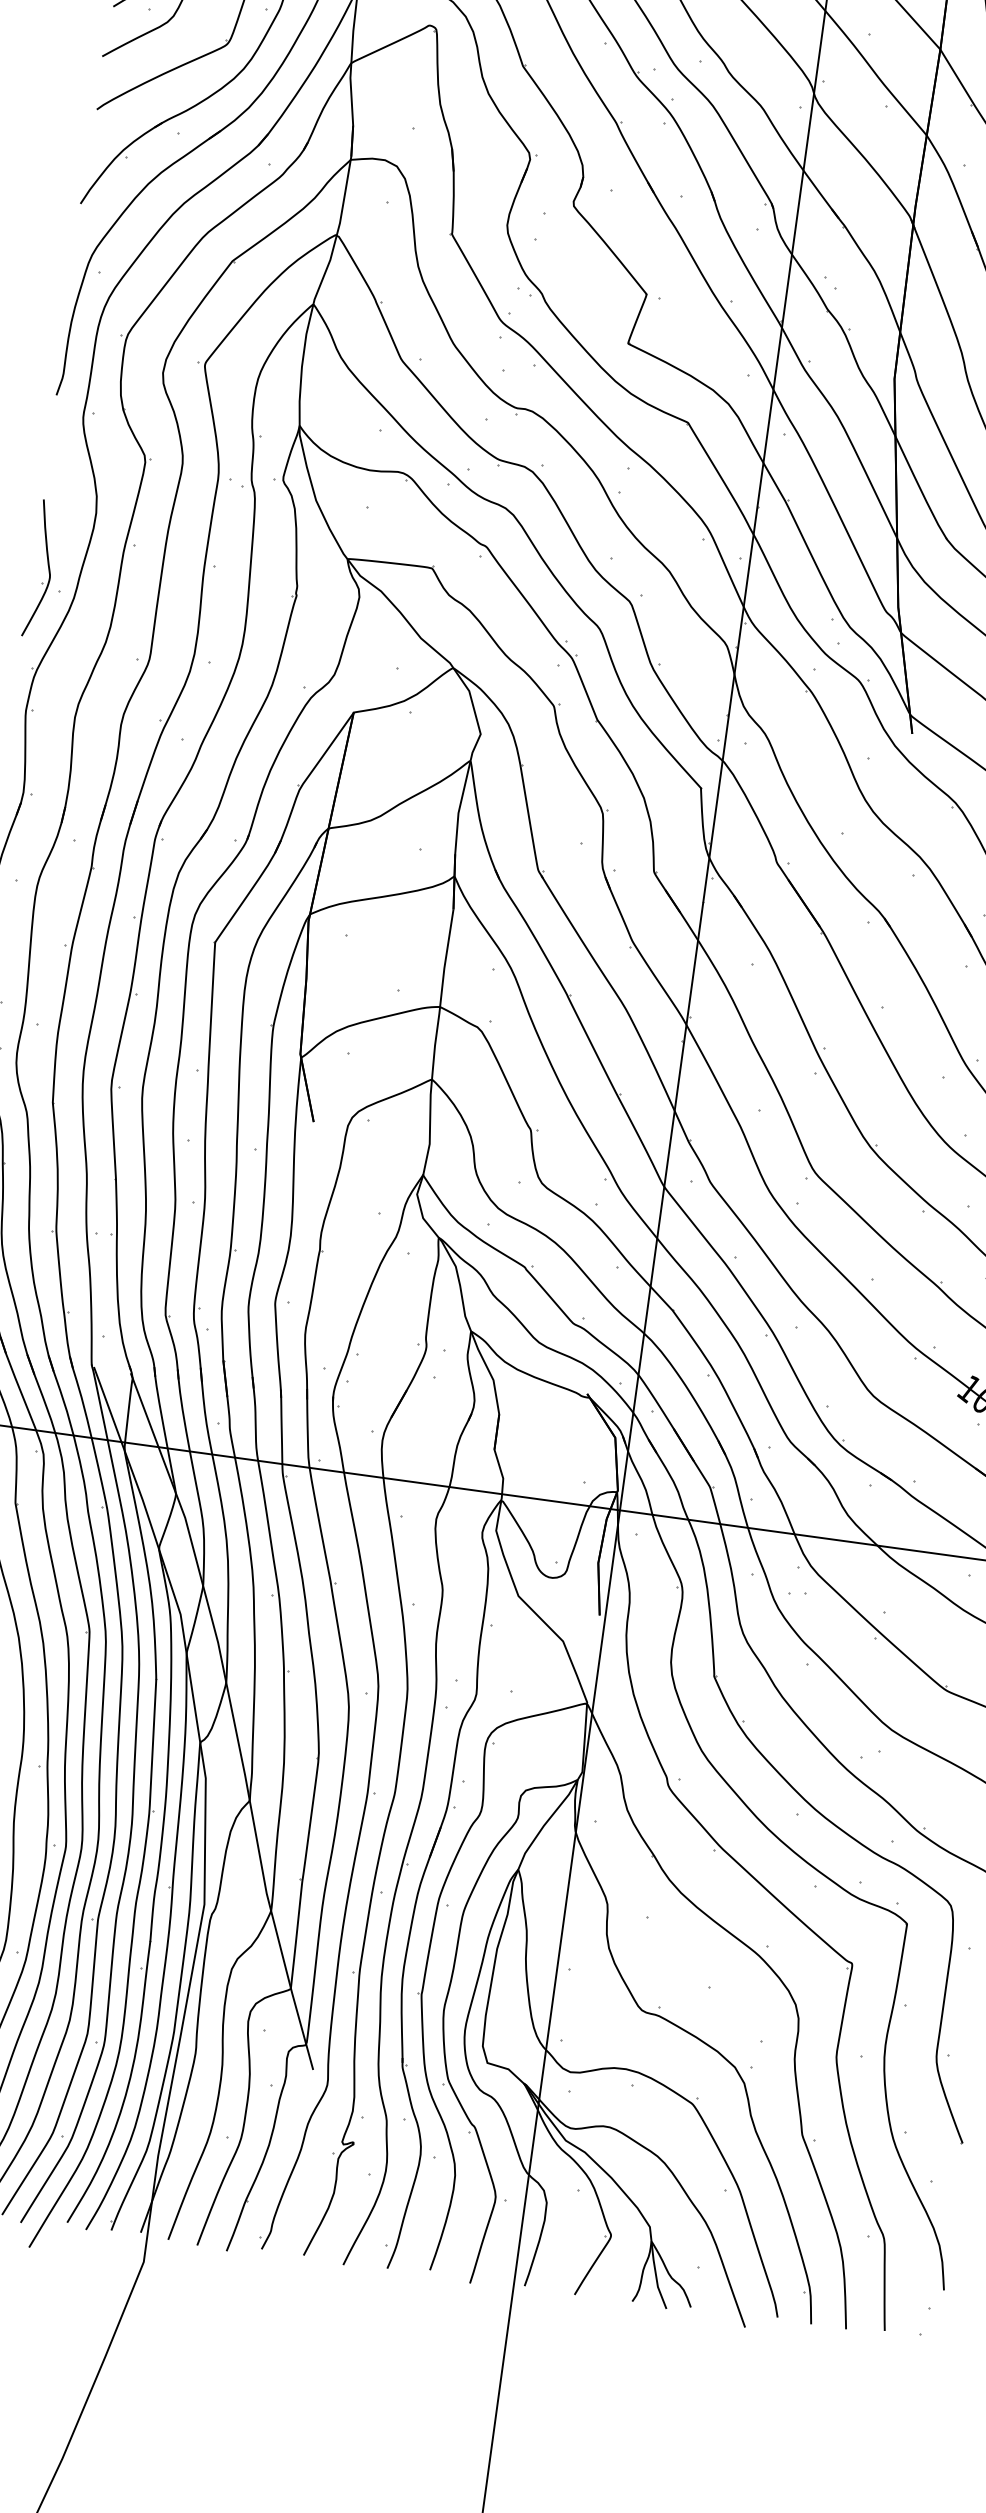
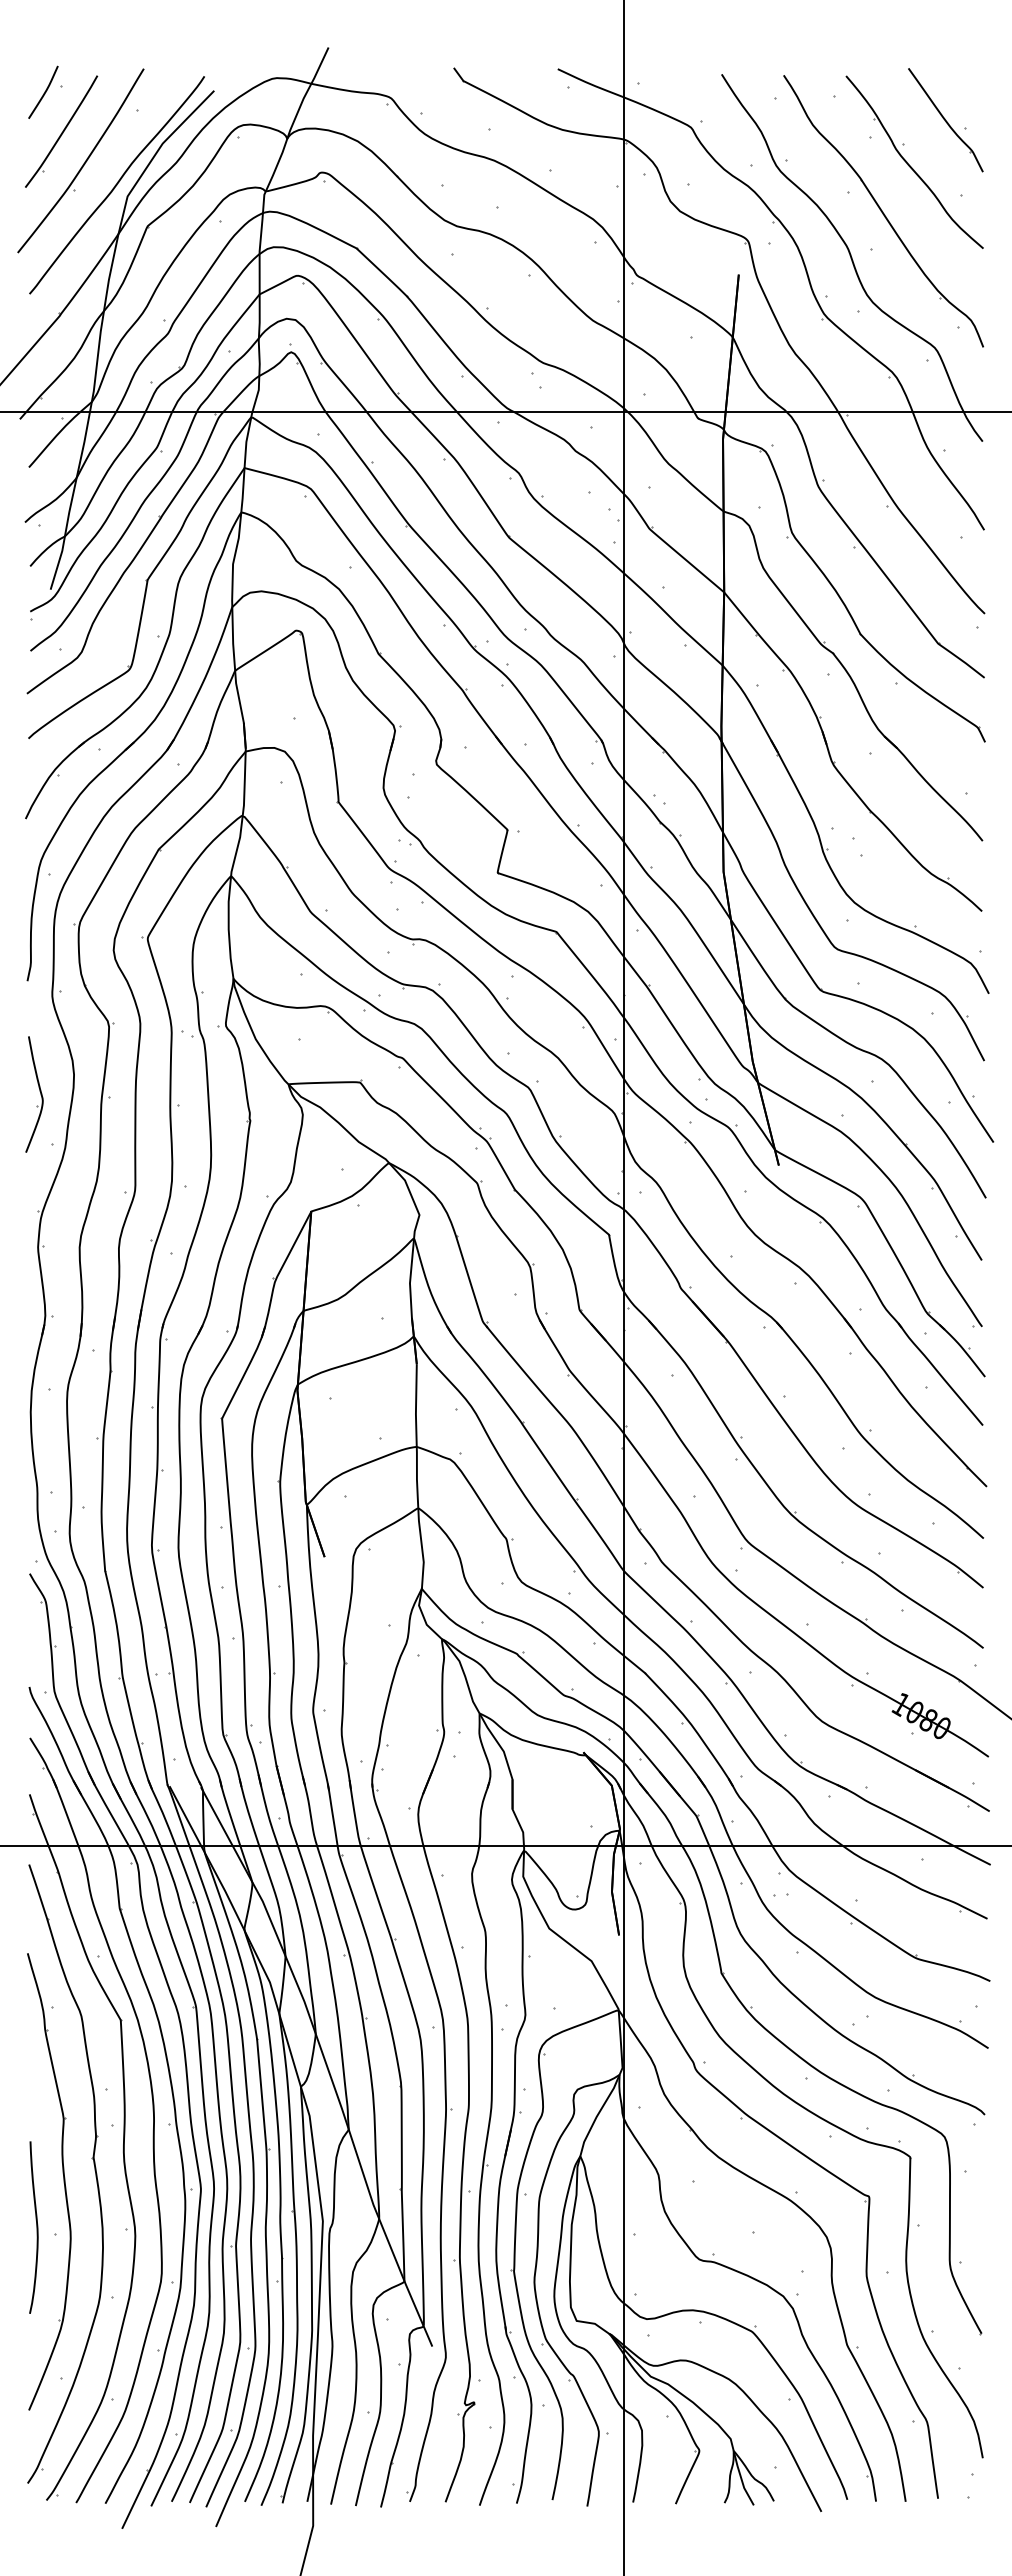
part: (41, 568) -> (34, 1094), moved

